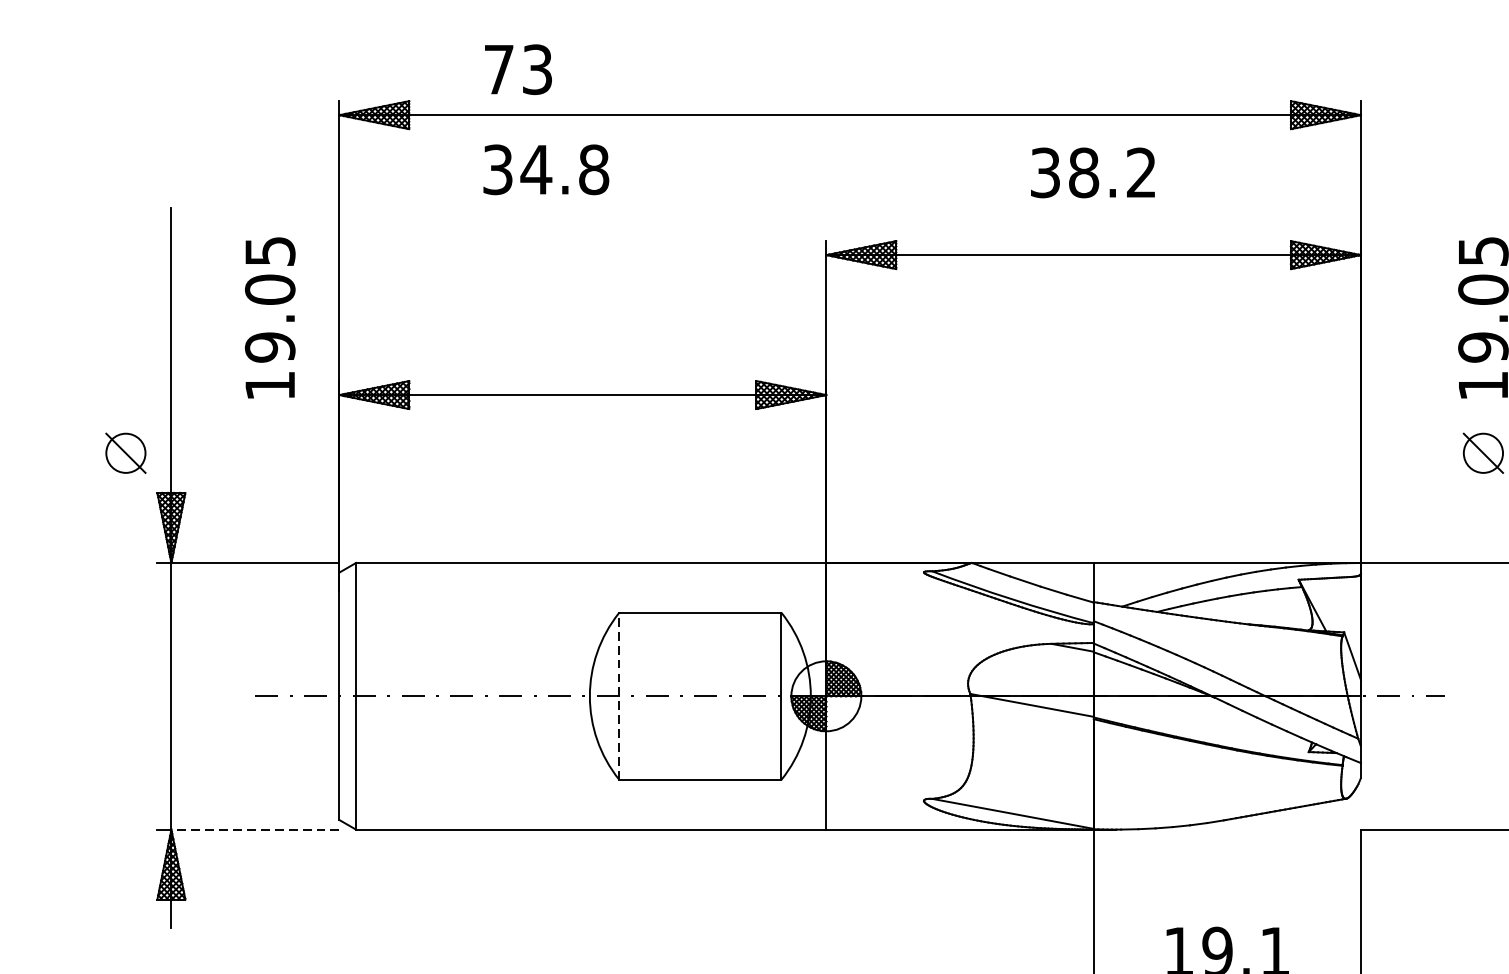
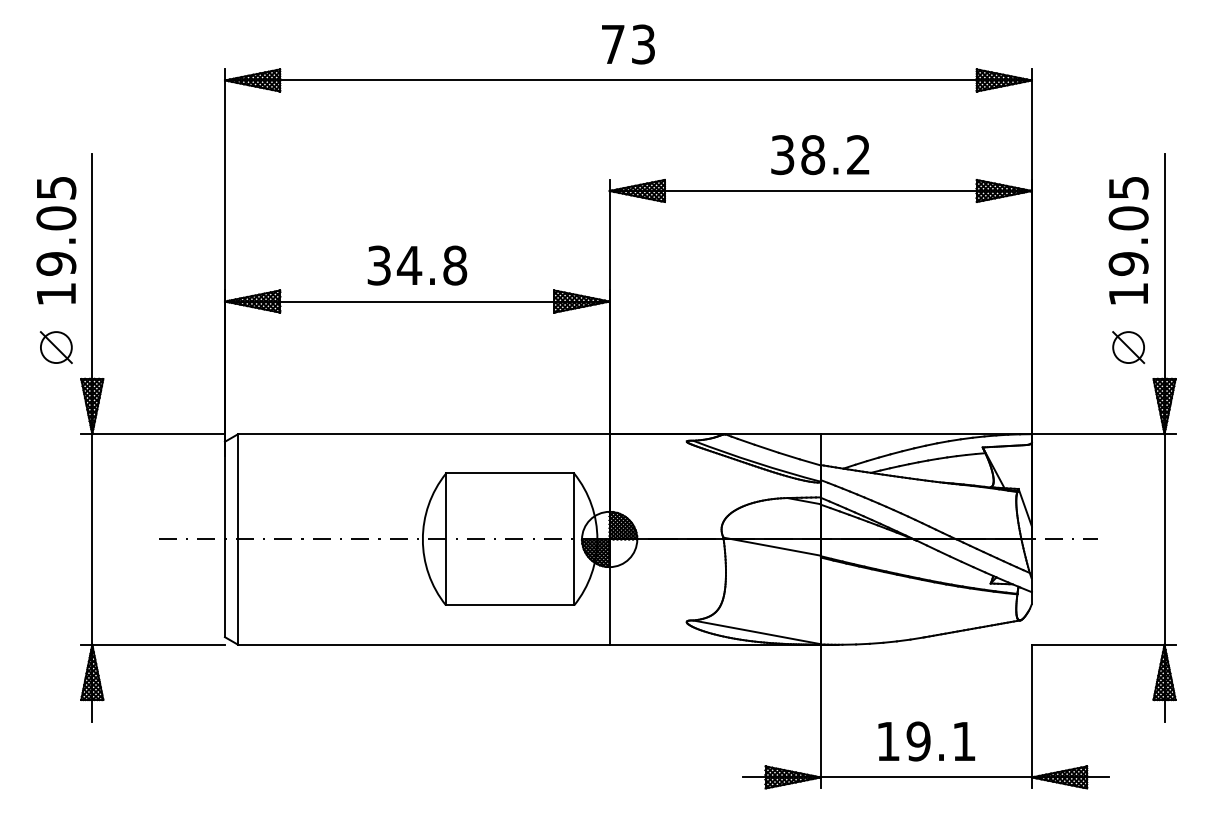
text: (518, 69) -> (628, 44), moved
text: (546, 169) -> (417, 265), moved
text: (1093, 173) -> (820, 155), moved
text: (270, 317) -> (56, 240), moved
line: (619, 696) -> (446, 539), dashed -> solid
line: (255, 829) -> (158, 644), dashed -> solid

